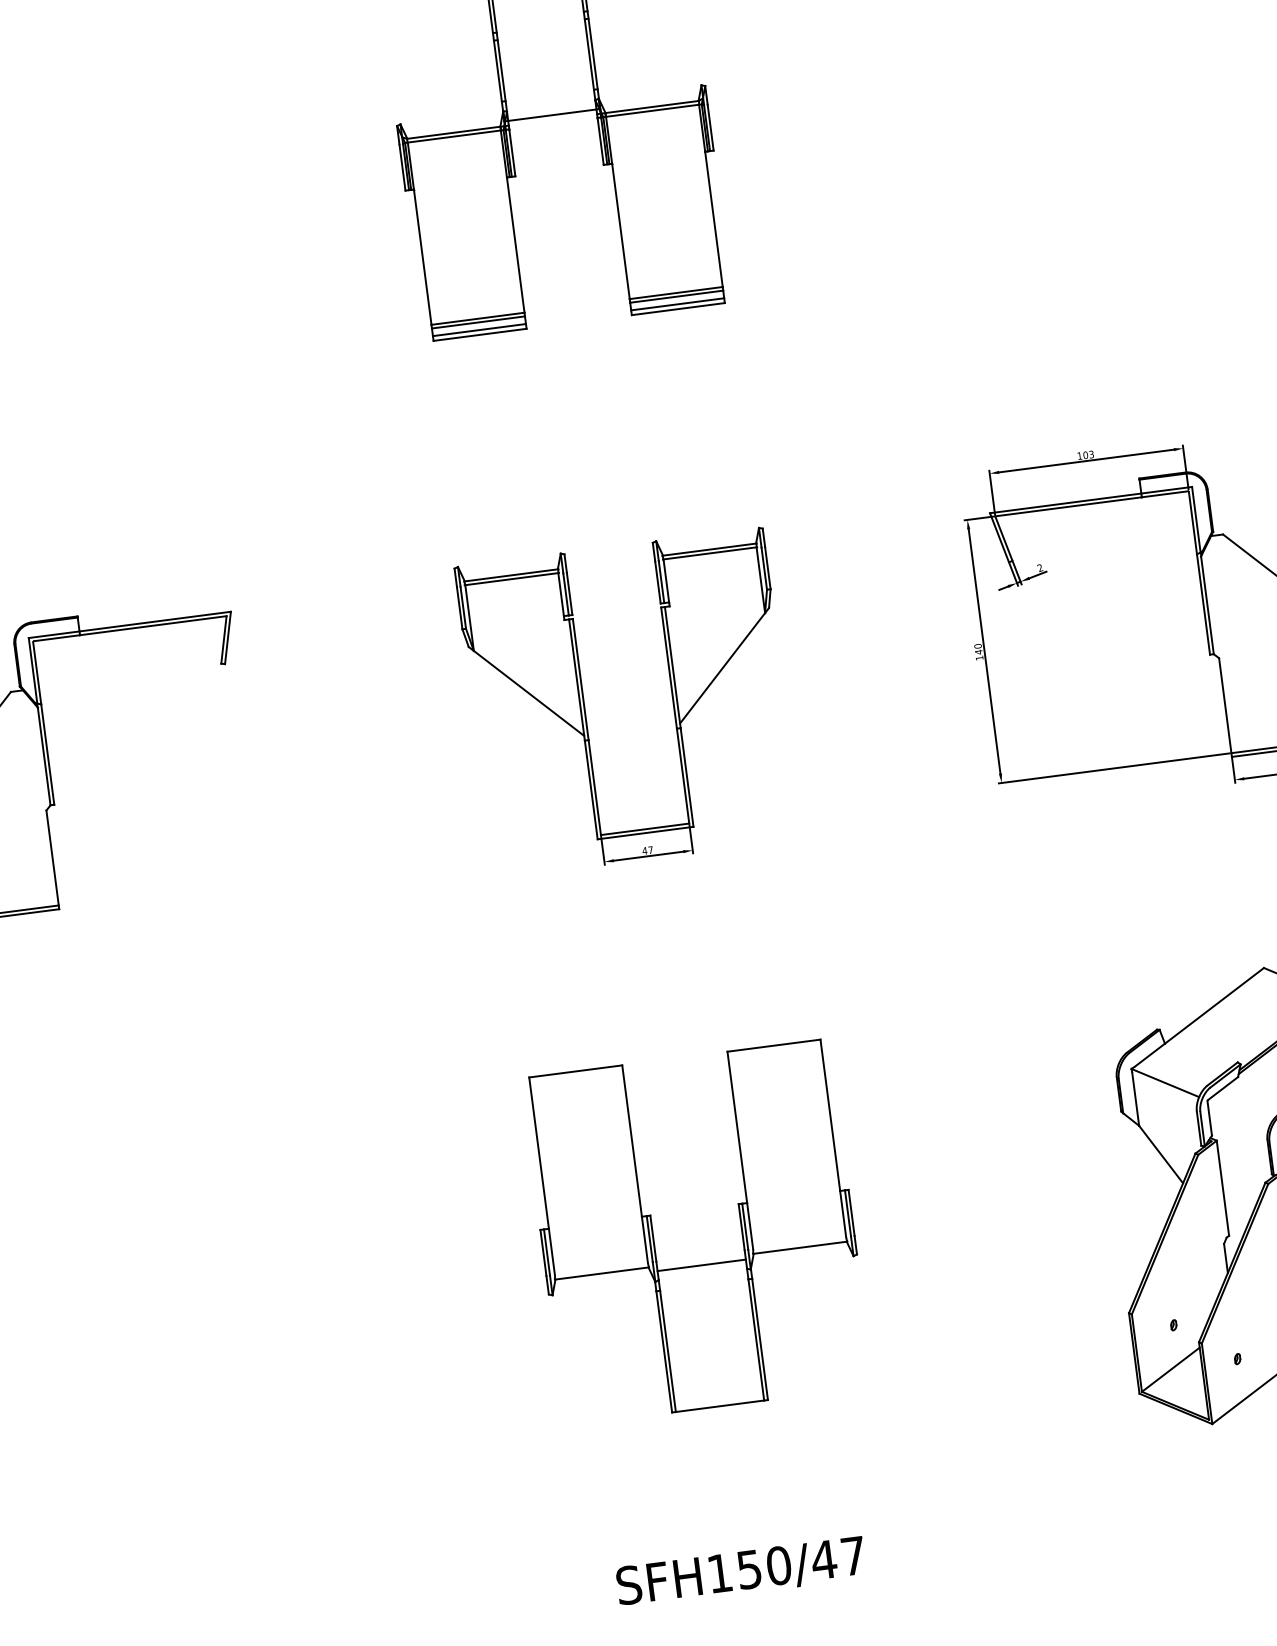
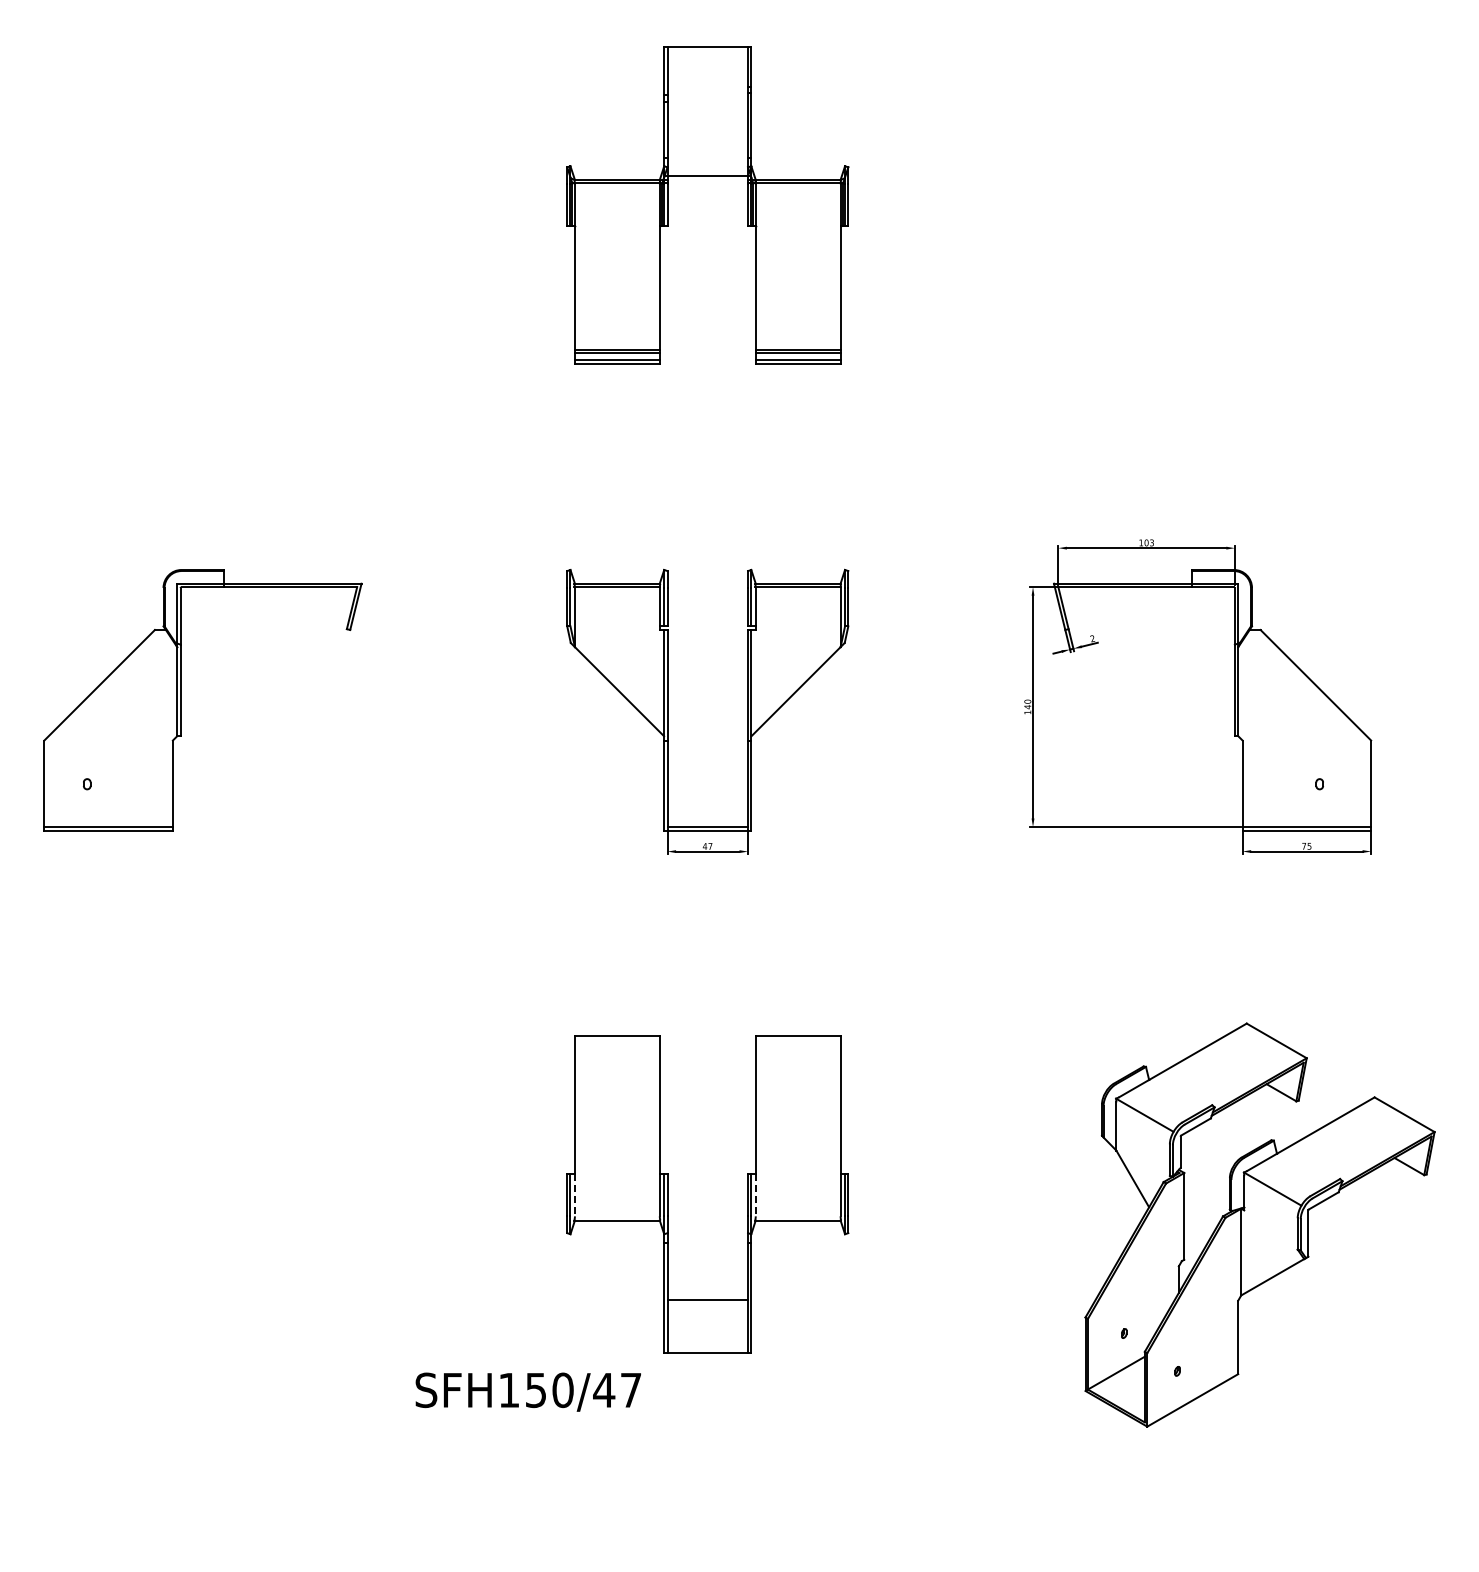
line: (749, 1226) -> (755, 1195), solid -> dashed
line: (551, 1252) -> (574, 1195), solid -> dashed
line: (701, 1265) -> (707, 1299), moved
text: (740, 1572) -> (527, 1391), moved

